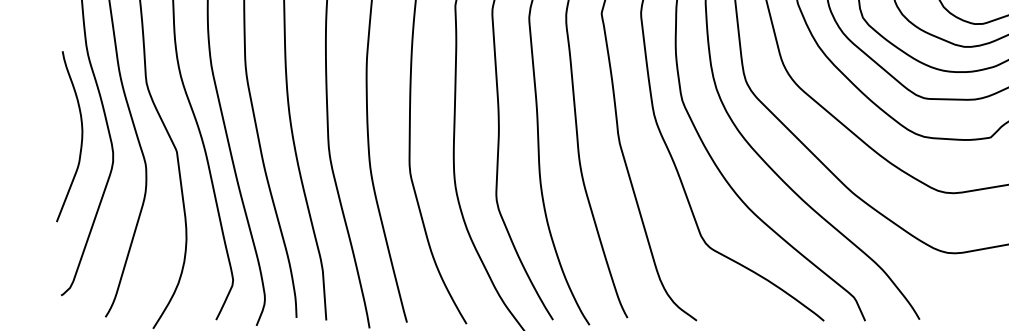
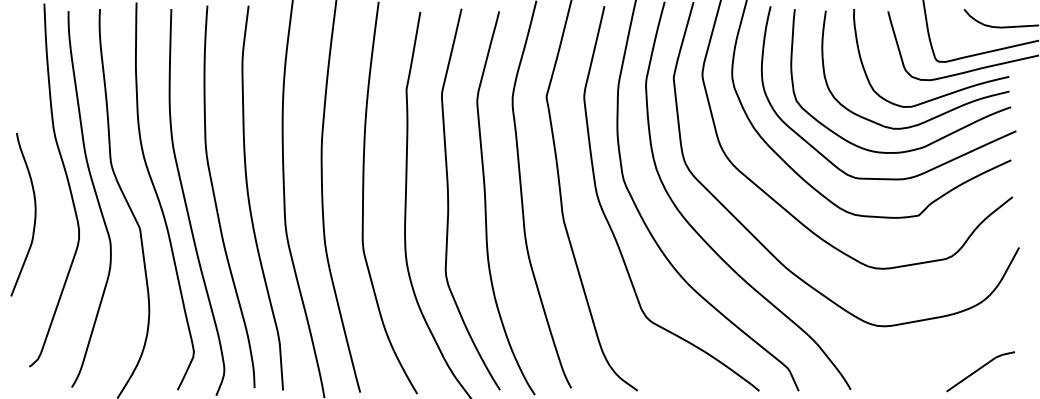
curve: (81, 136) -> (34, 214), moved

